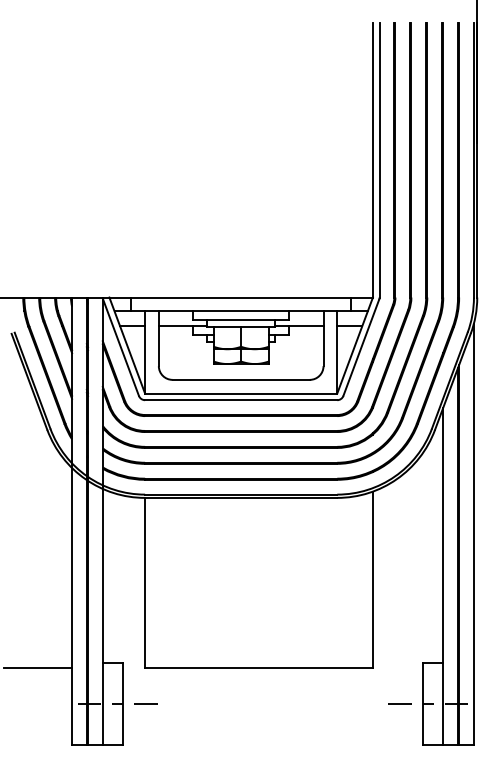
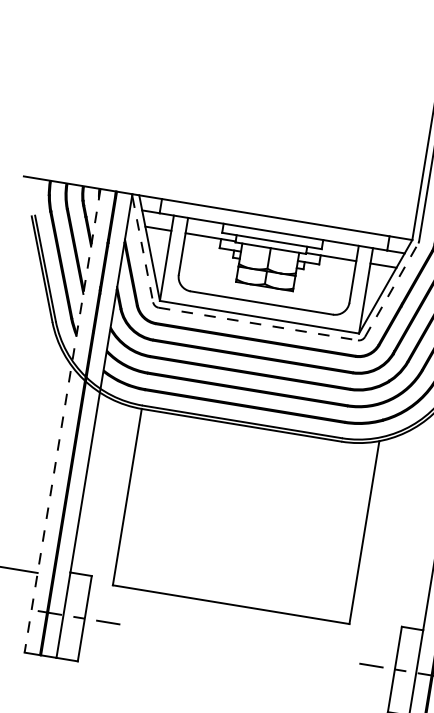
line: (361, 347) -> (391, 289), solid -> dashed
line: (121, 348) -> (143, 250), solid -> dashed
line: (241, 400) -> (258, 324), solid -> dashed
line: (72, 521) -> (62, 421), solid -> dashed

